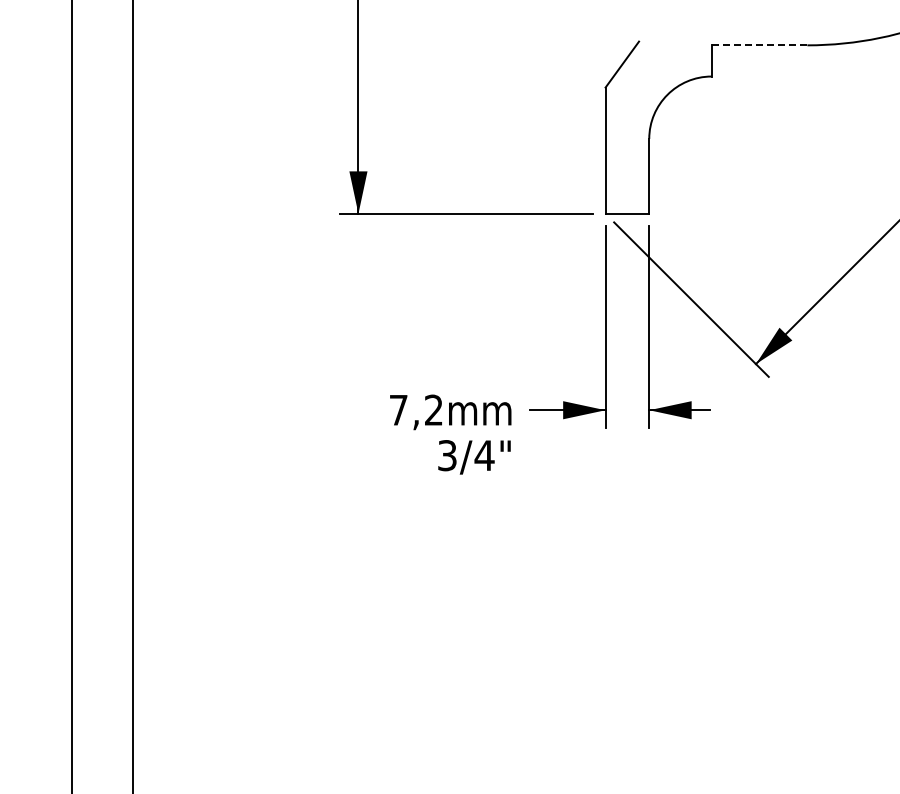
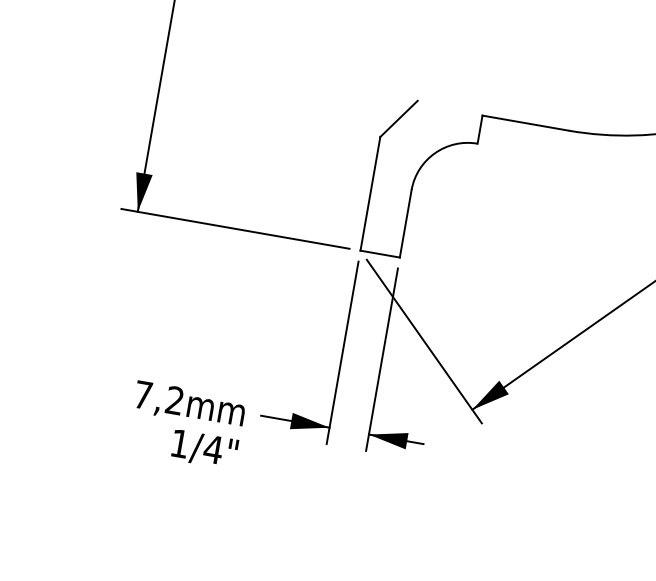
line: (759, 45) -> (525, 123), dashed -> solid
text: (447, 455) -> (180, 443), 3/4" -> 1/4"

